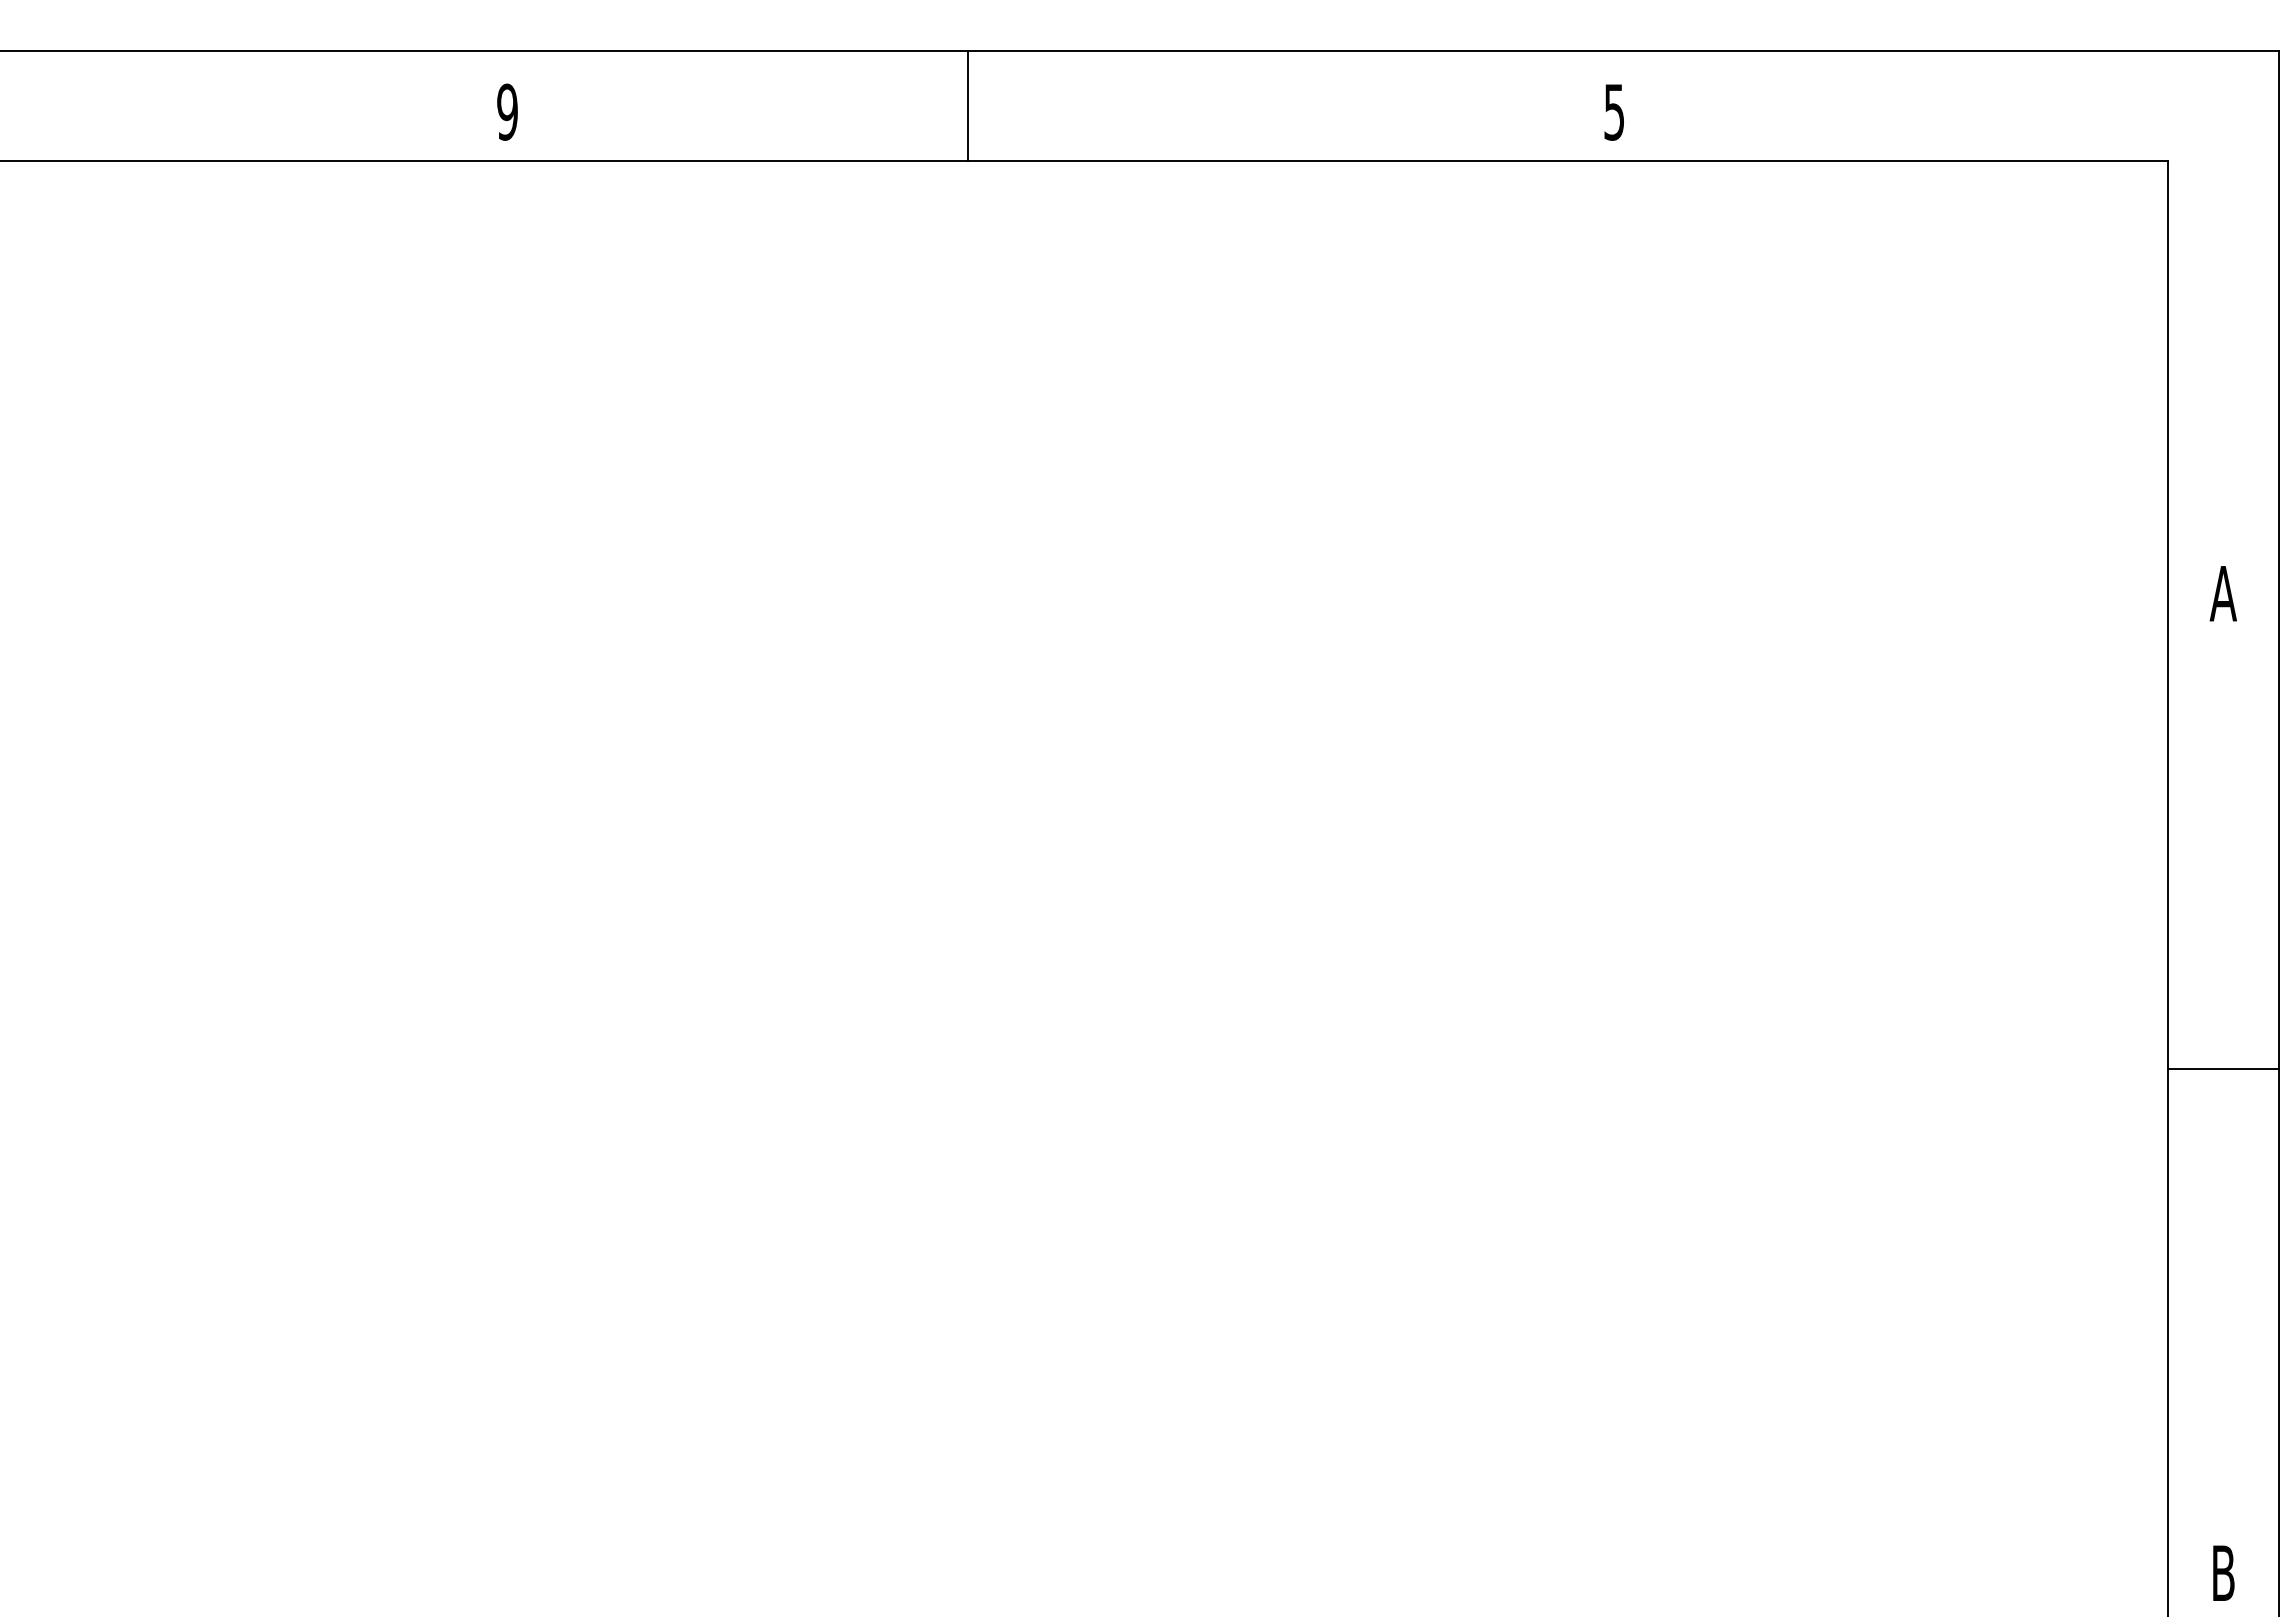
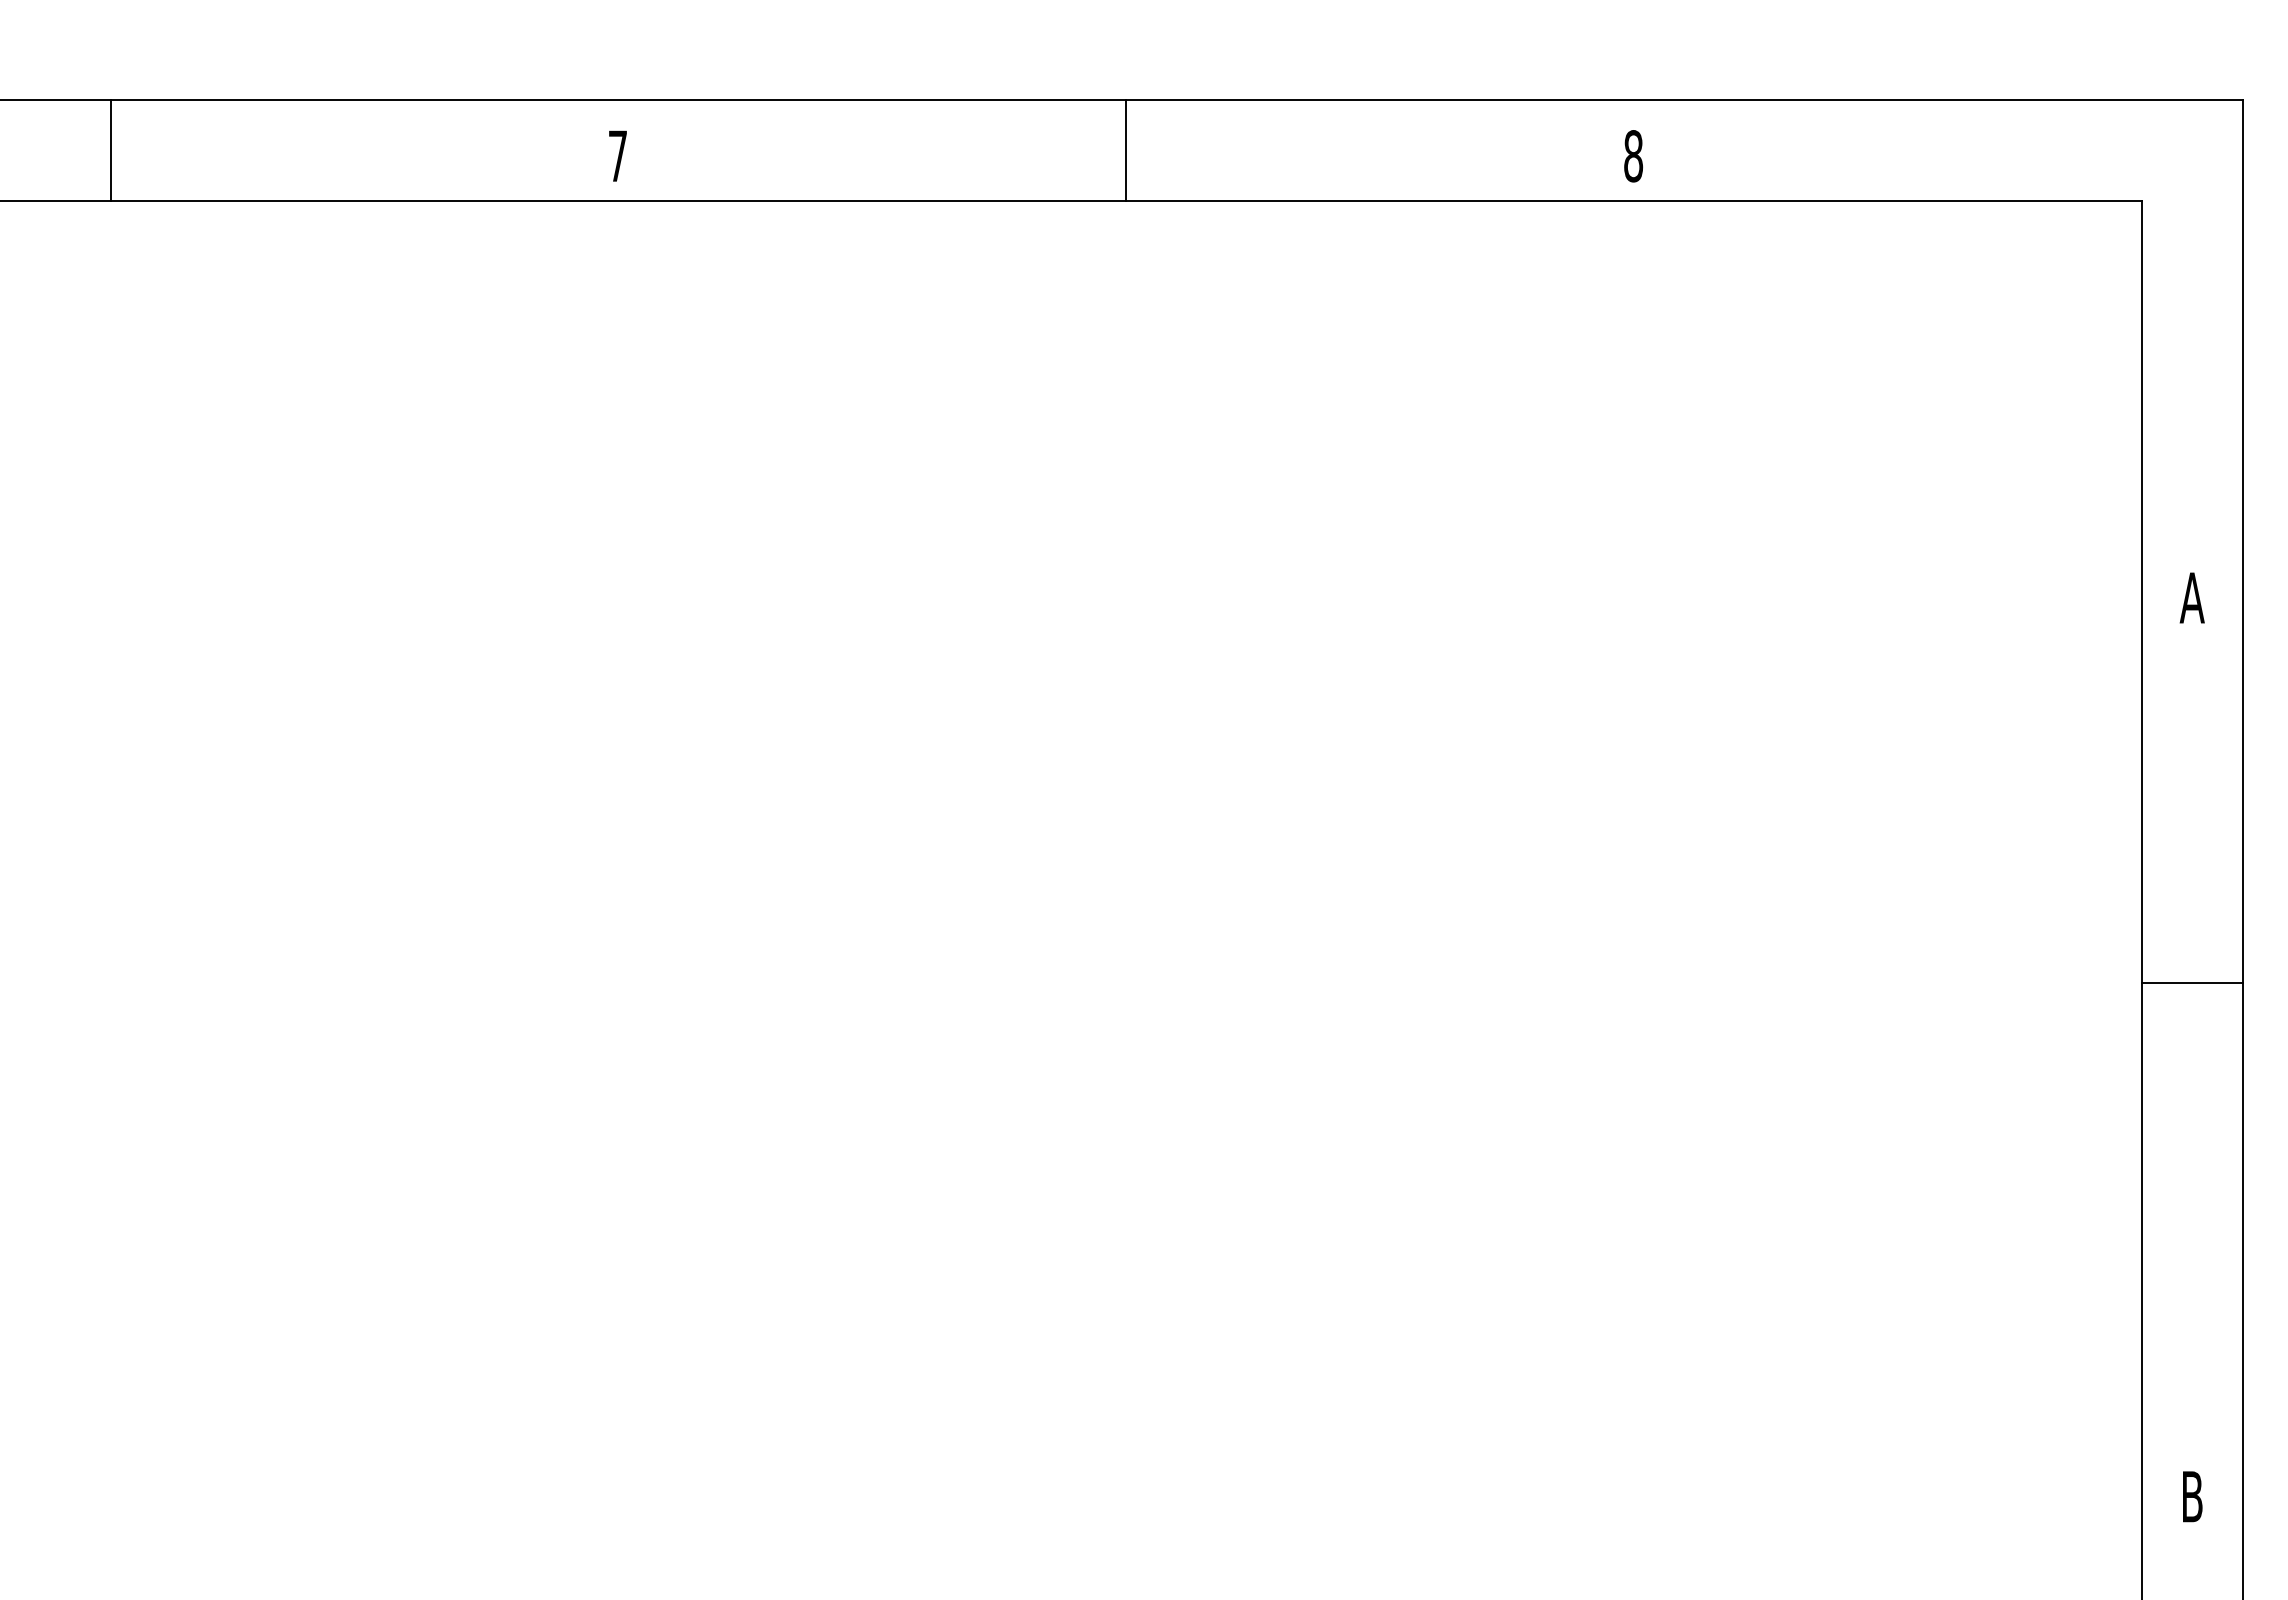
line: (968, 105) -> (1126, 150), moved
text: (507, 112) -> (617, 156), 9 -> 7
text: (1614, 112) -> (1633, 156), 5 -> 8
line: (2223, 1069) -> (2192, 983), moved

